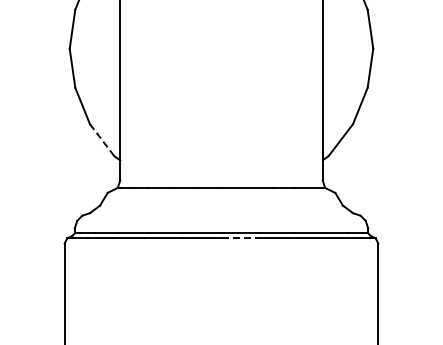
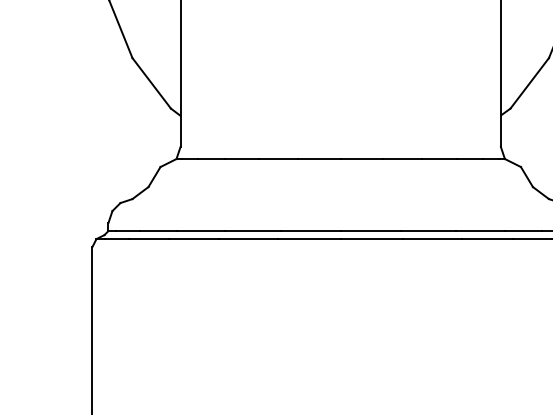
line: (102, 140) -> (152, 83), dashed -> solid
line: (241, 238) -> (372, 239), dashed -> solid

